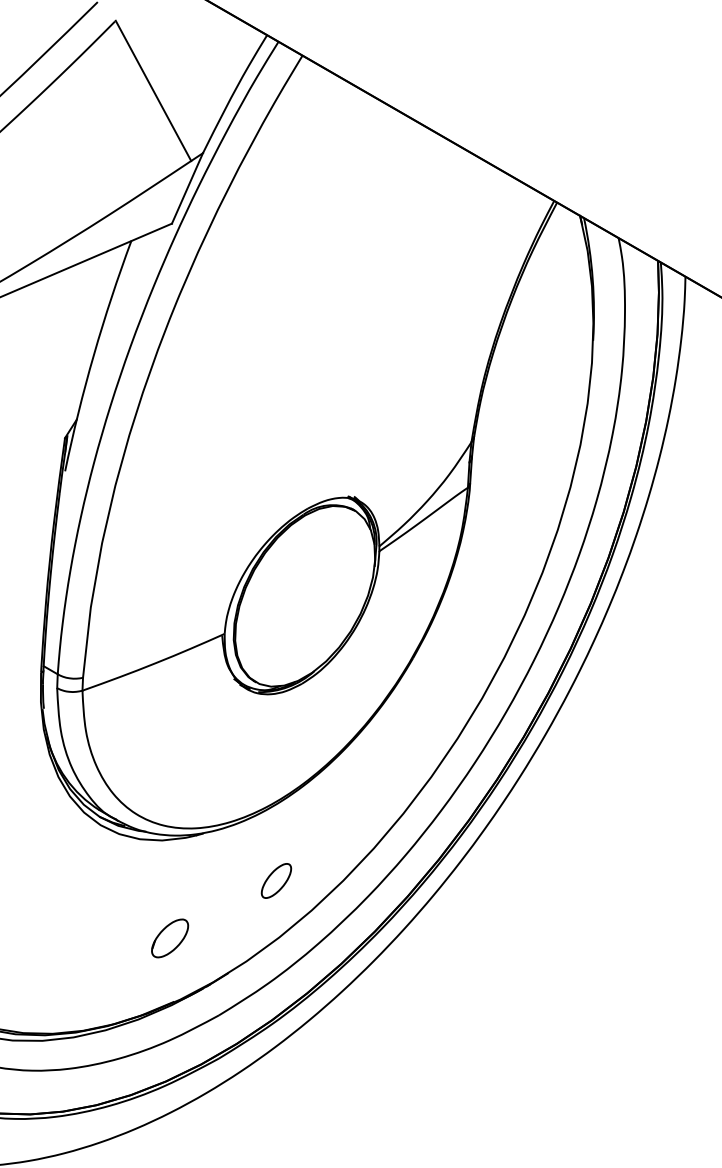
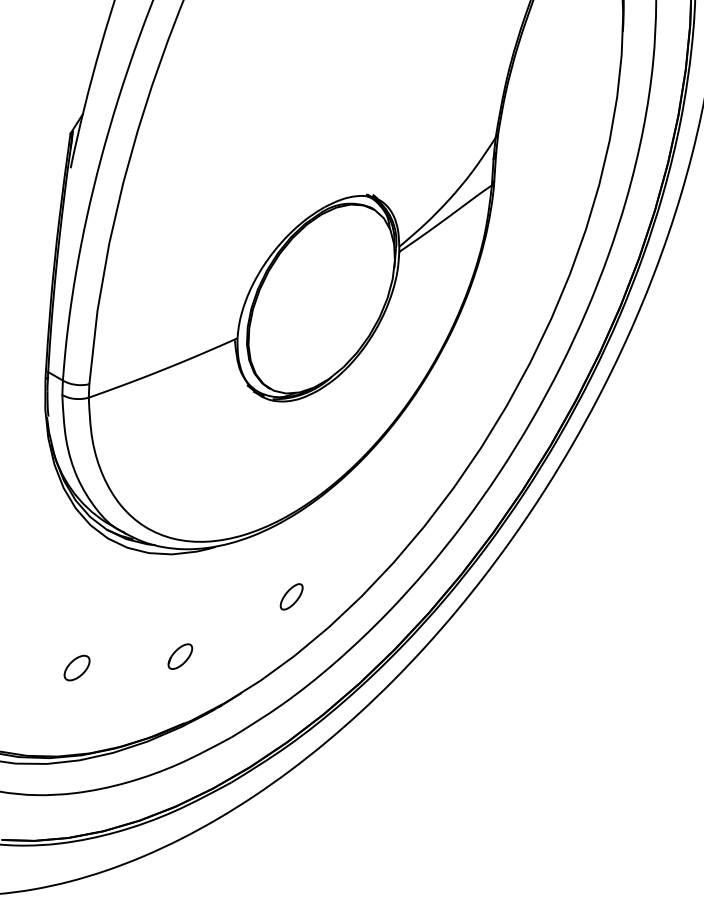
part: (276, 881) -> (291, 597), size x0.71
part: (169, 937) -> (179, 655), size x0.62
part: (71, 948) -> (77, 667), added

